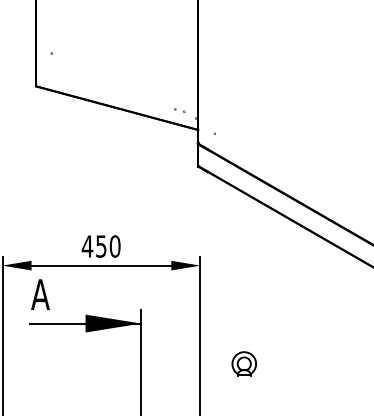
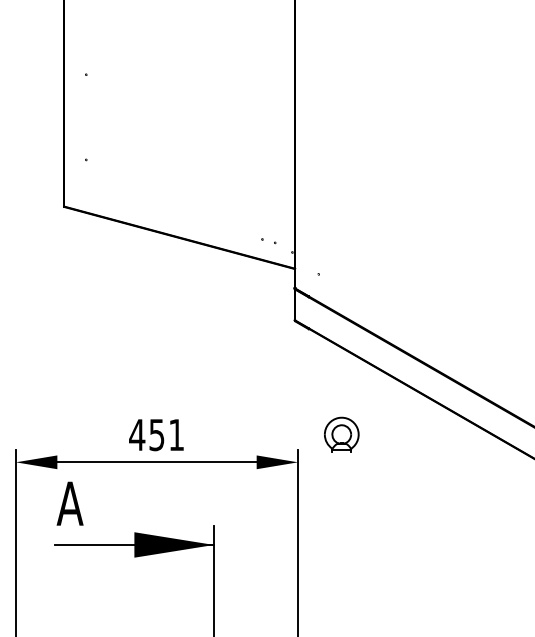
text: (115, 246) -> (176, 434), 450 -> 451
part: (244, 363) -> (341, 434), moved

